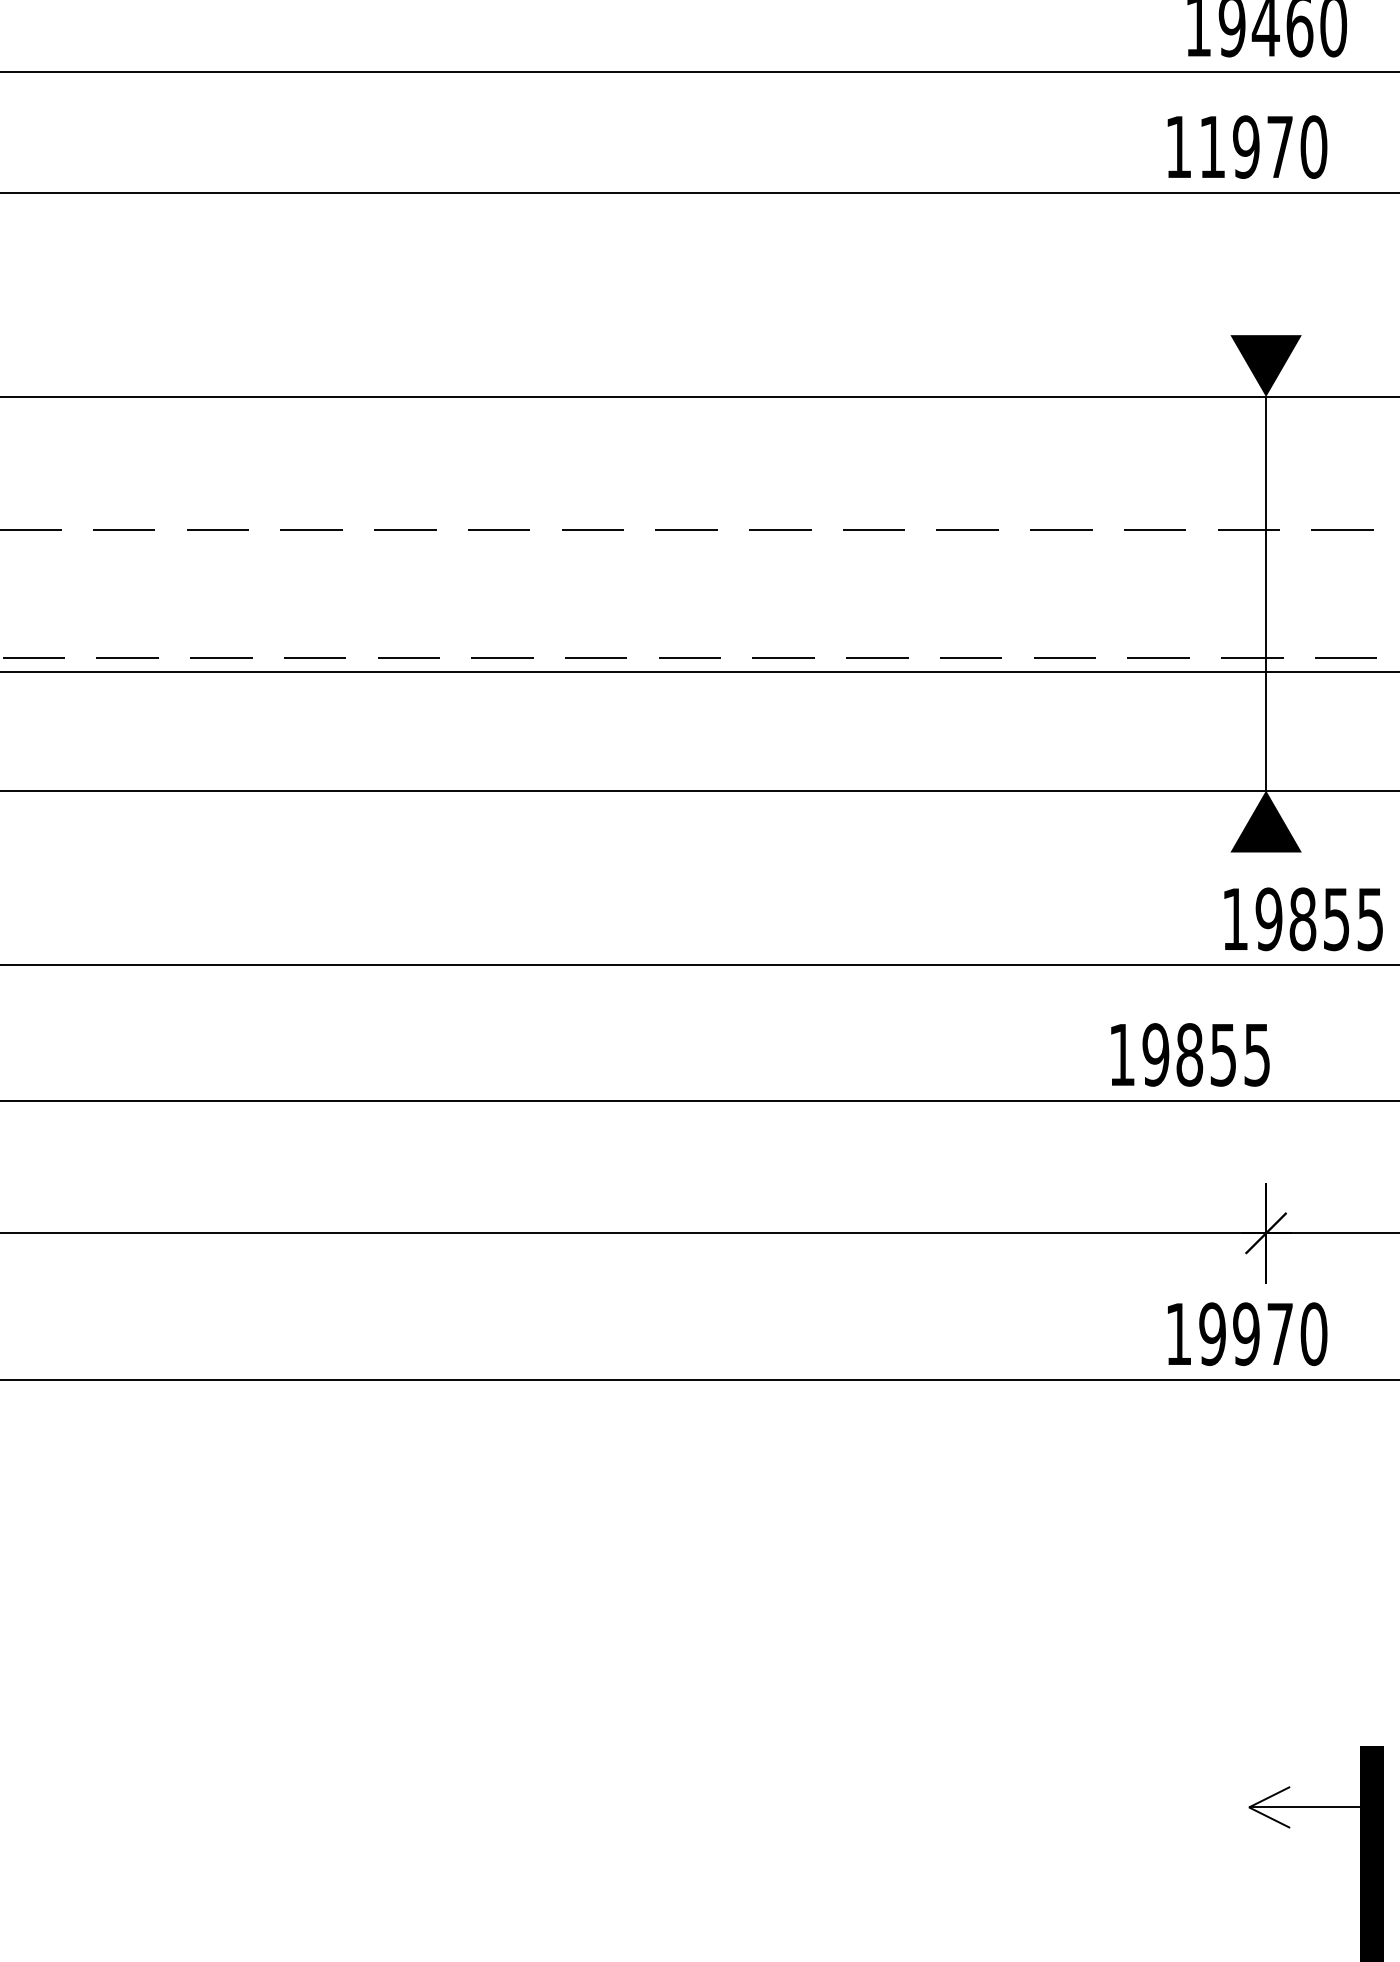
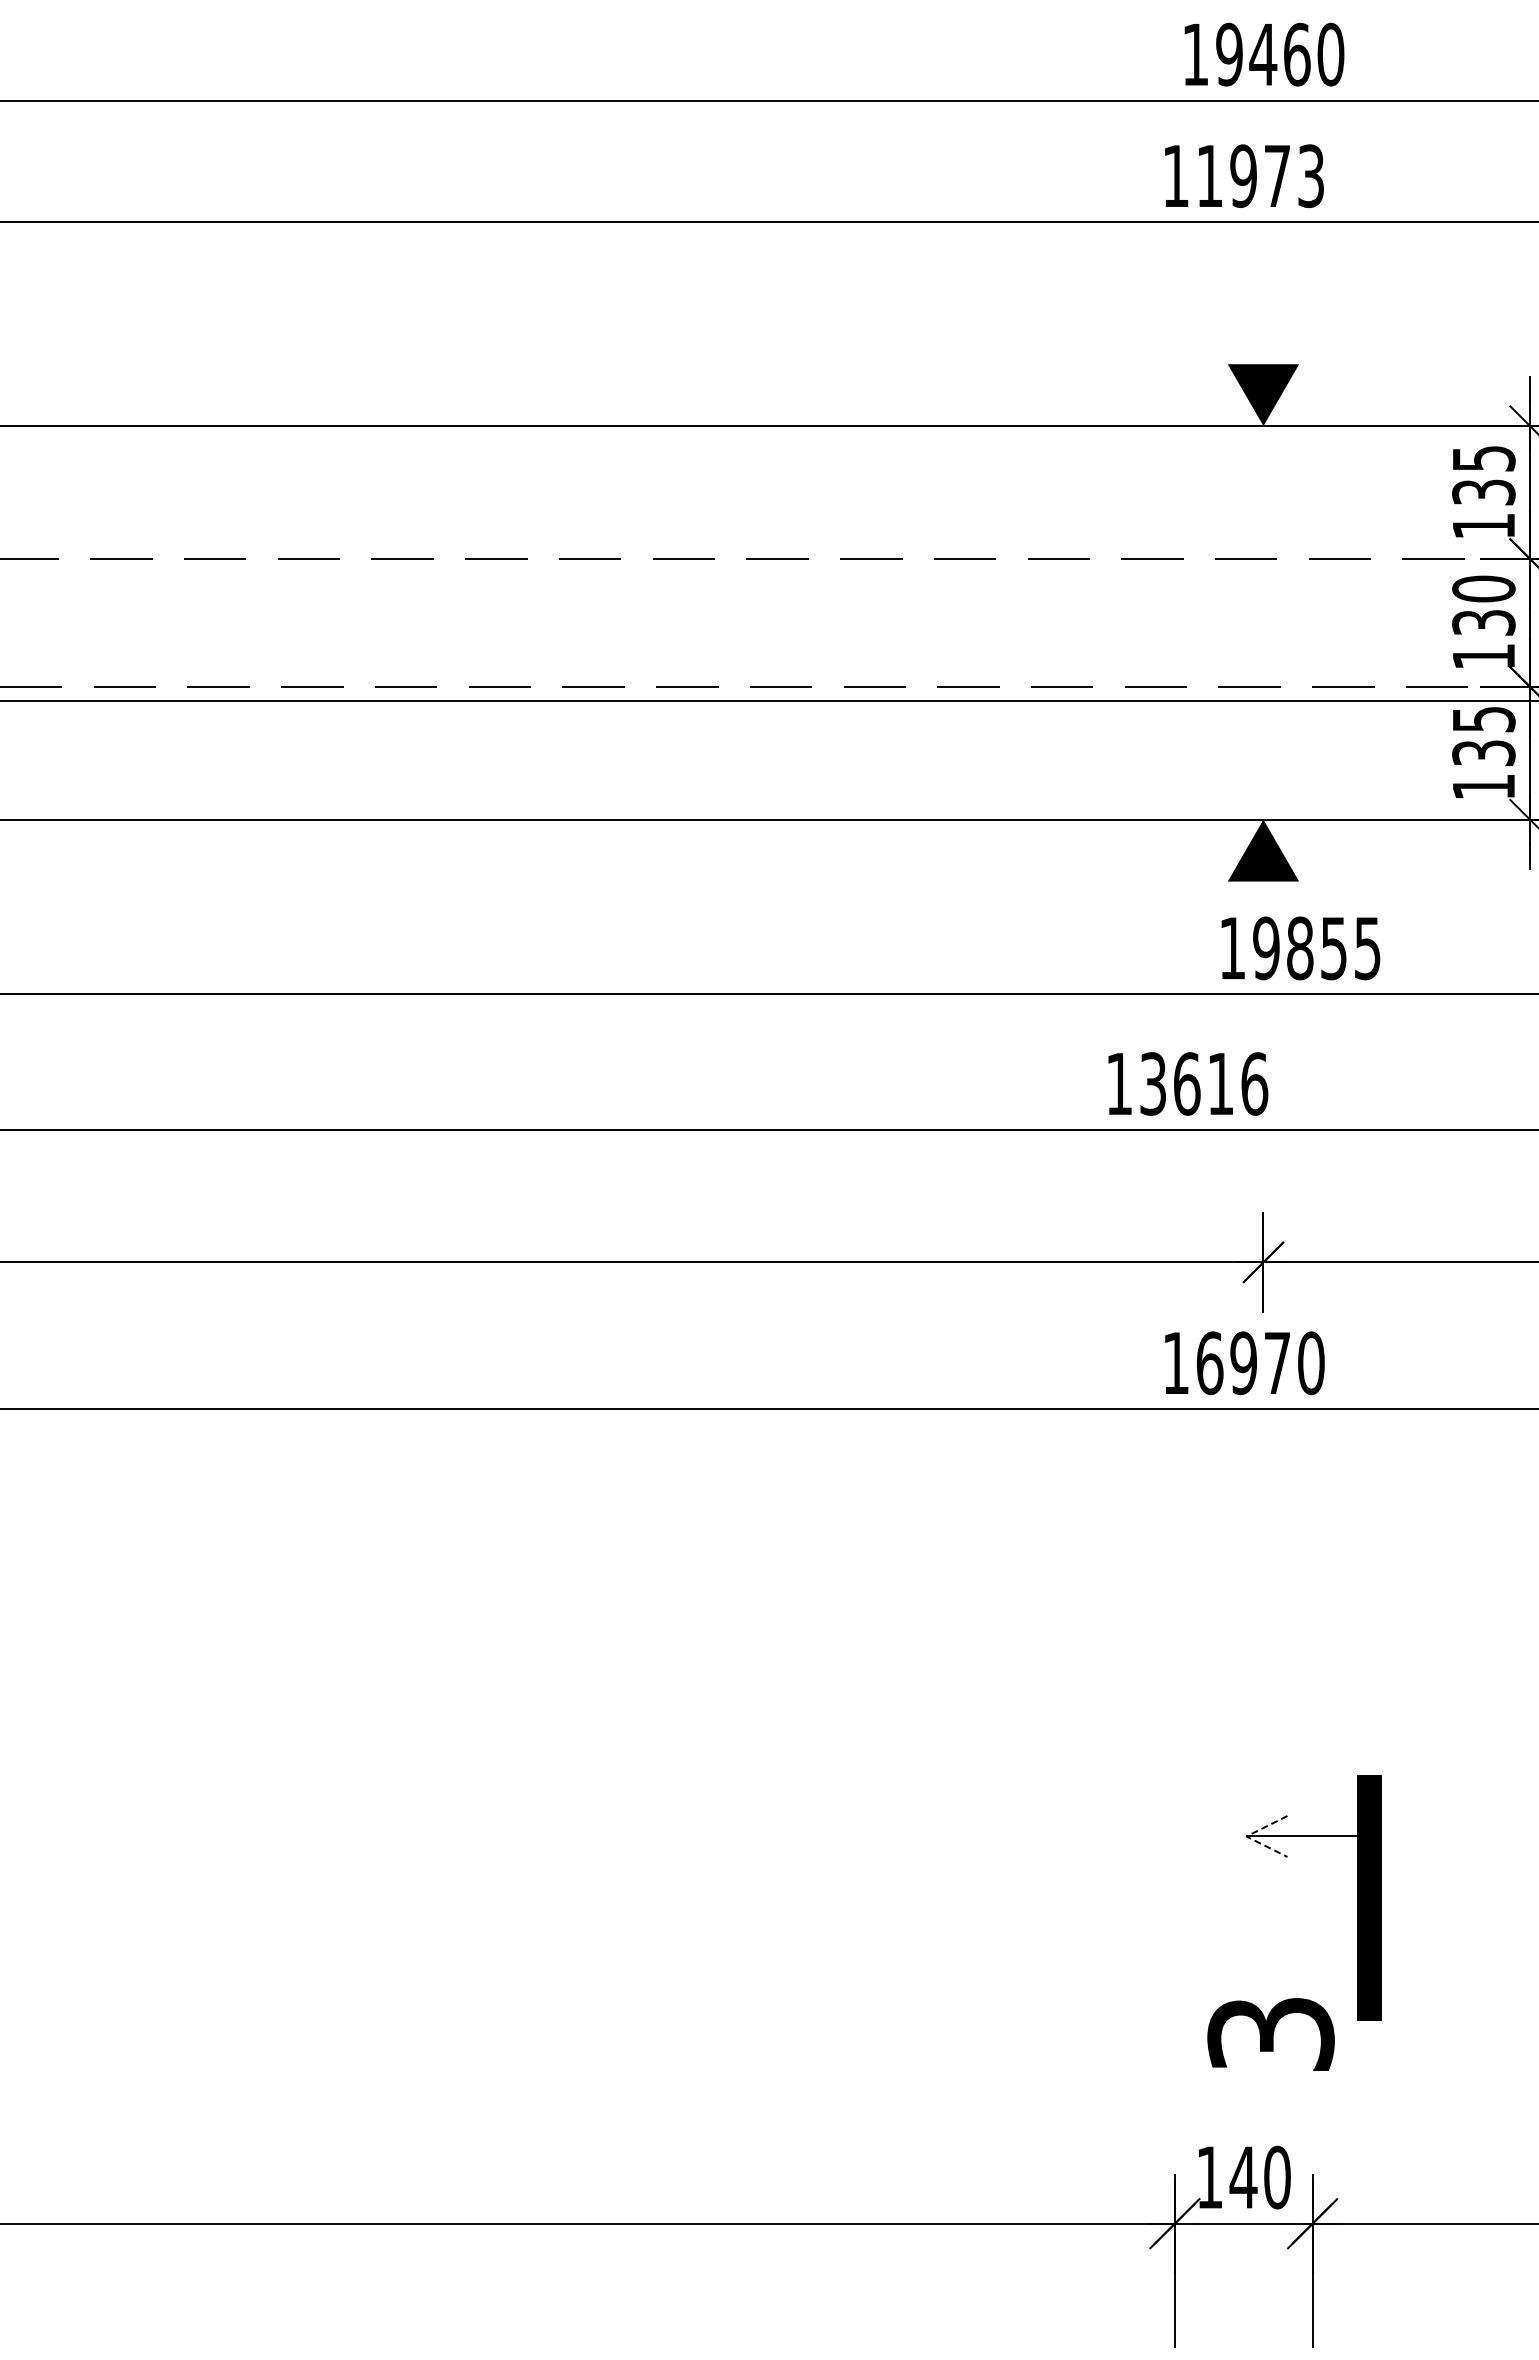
text: (1314, 147) -> (1311, 176), 11970 -> 11973
line: (1266, 593) -> (1263, 622), removed
text: (1206, 1054) -> (1203, 1083), 19855 -> 13616
text: (1212, 1334) -> (1209, 1363), 19970 -> 16970
line: (1249, 1807) -> (1246, 1836), solid -> dashed

